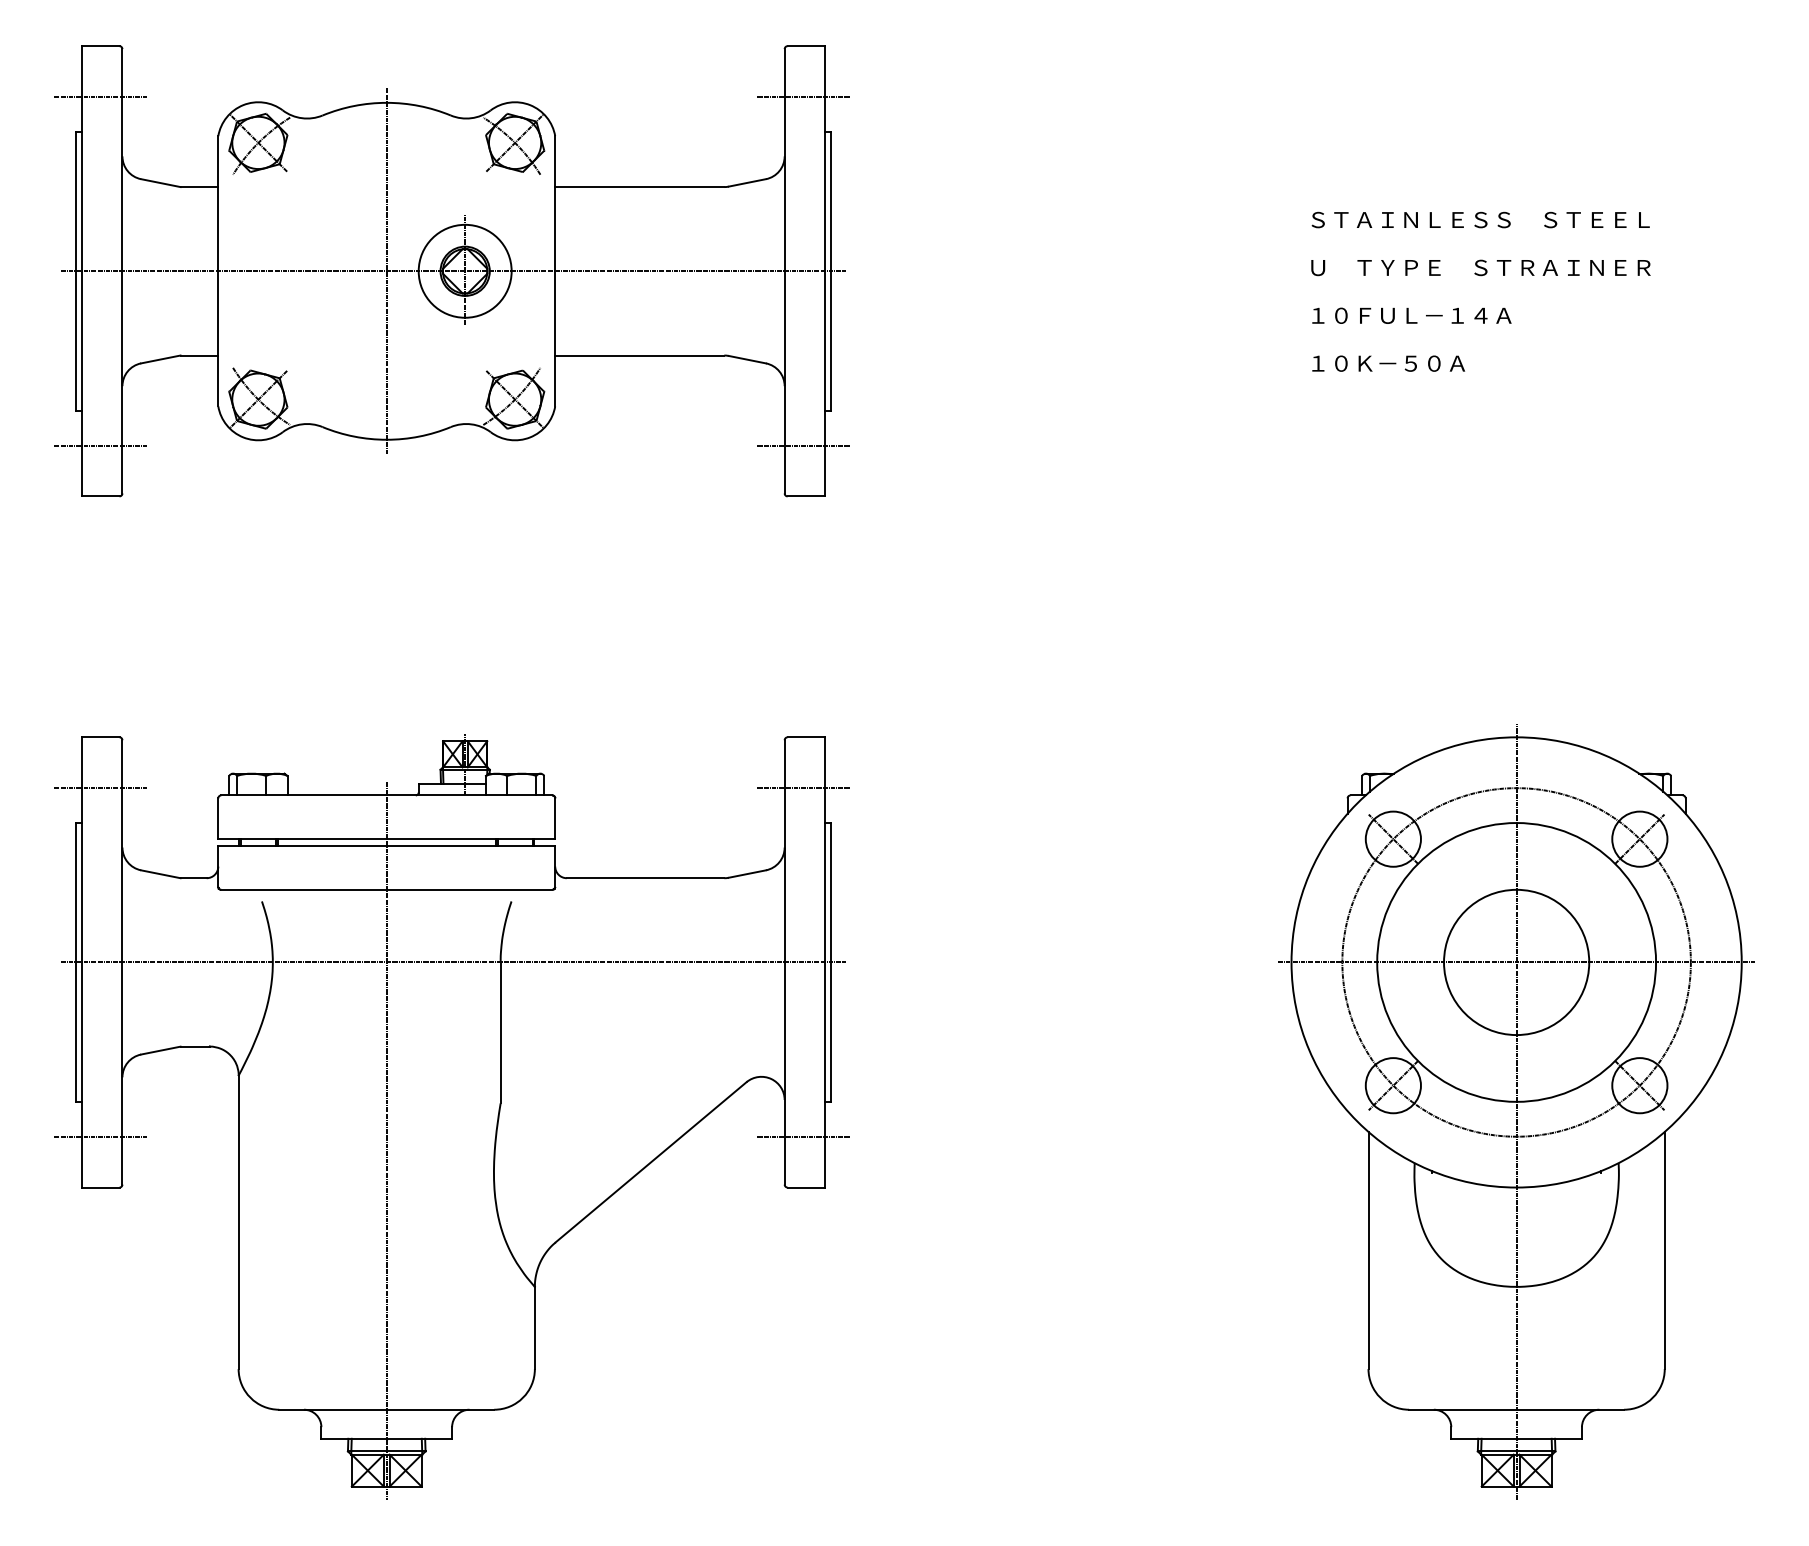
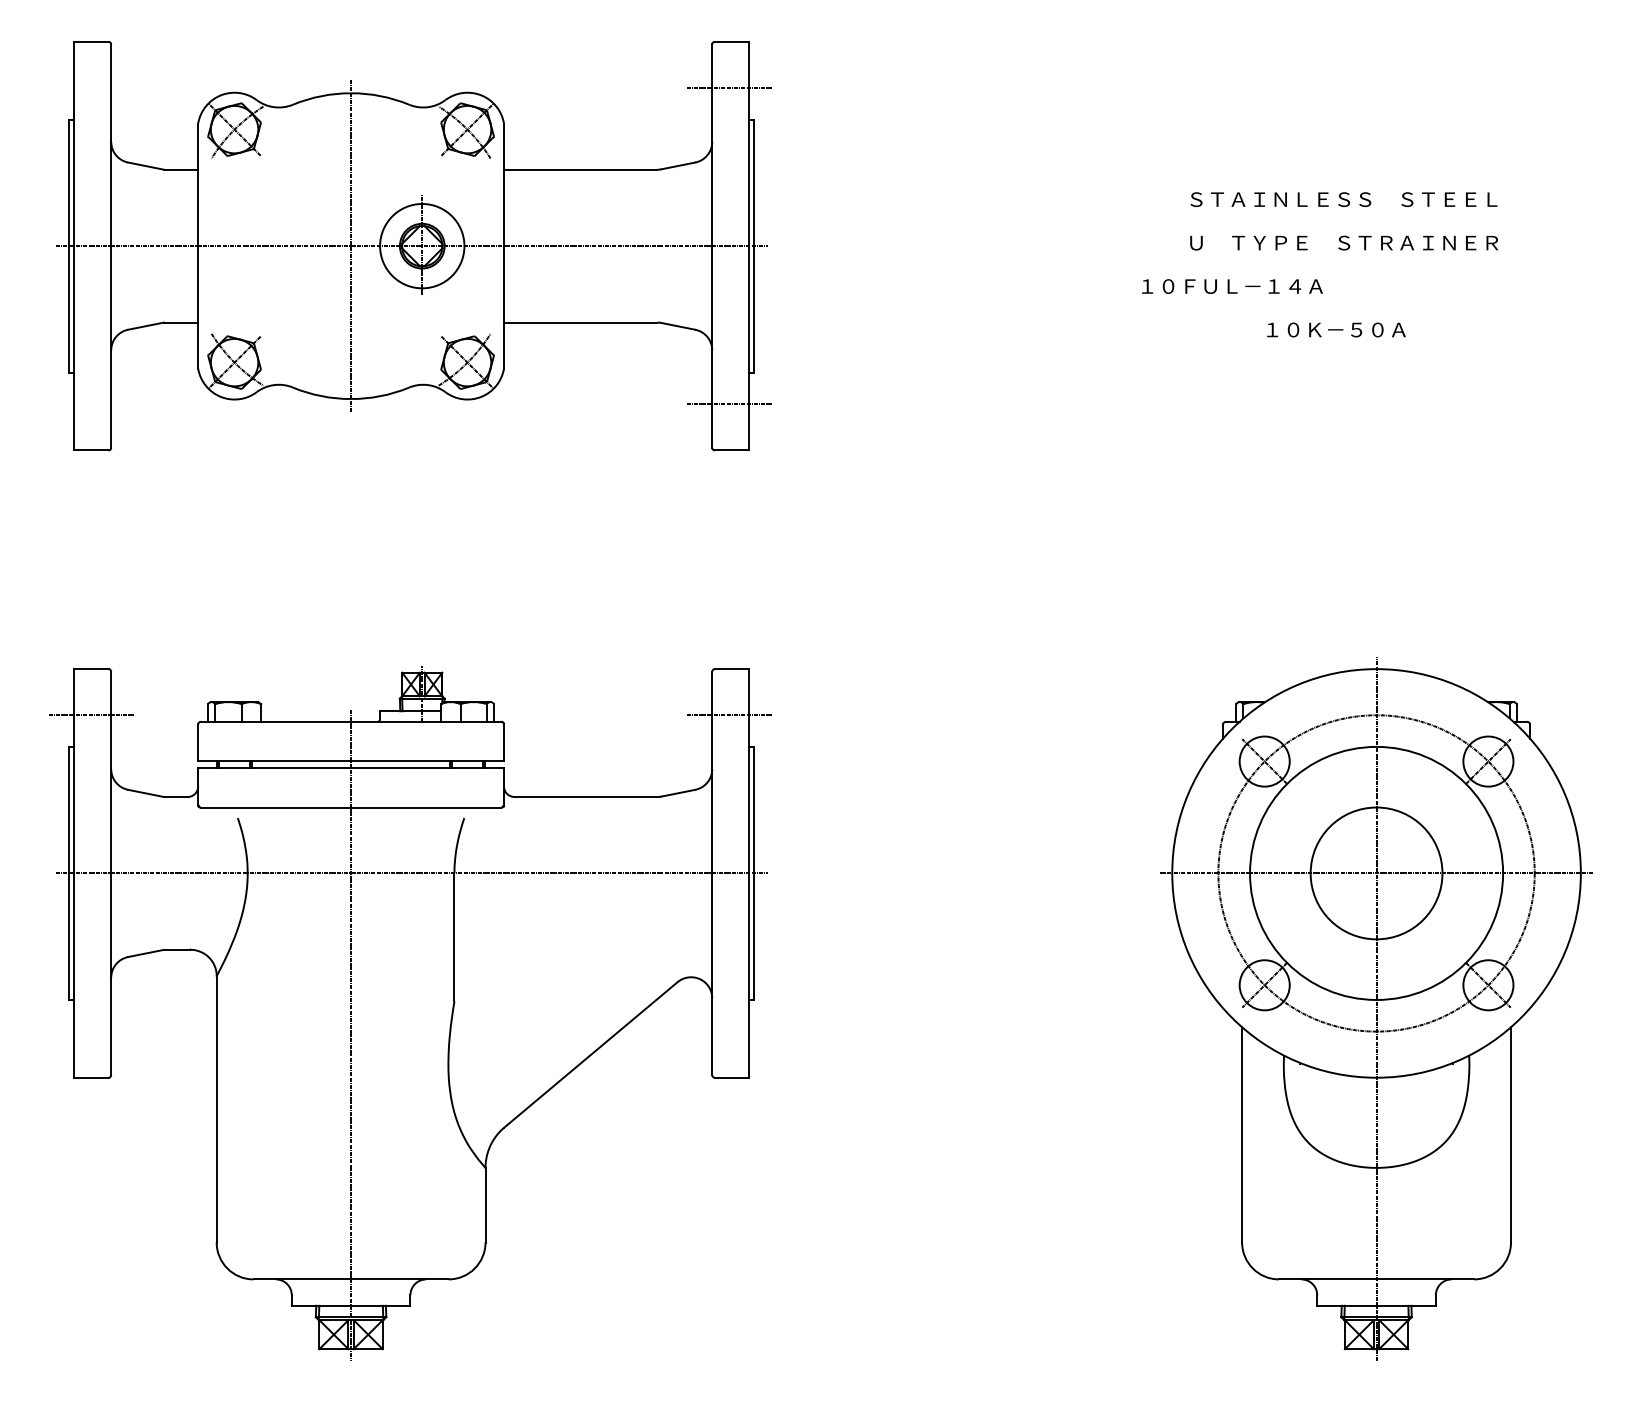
line: (100, 96) -> (91, 87), removed
text: (1411, 315) -> (1232, 286), moved
text: (1388, 363) -> (1336, 329), moved
line: (100, 445) -> (91, 404), removed
line: (100, 1136) -> (91, 1031), removed
line: (803, 1136) -> (729, 1031), removed

